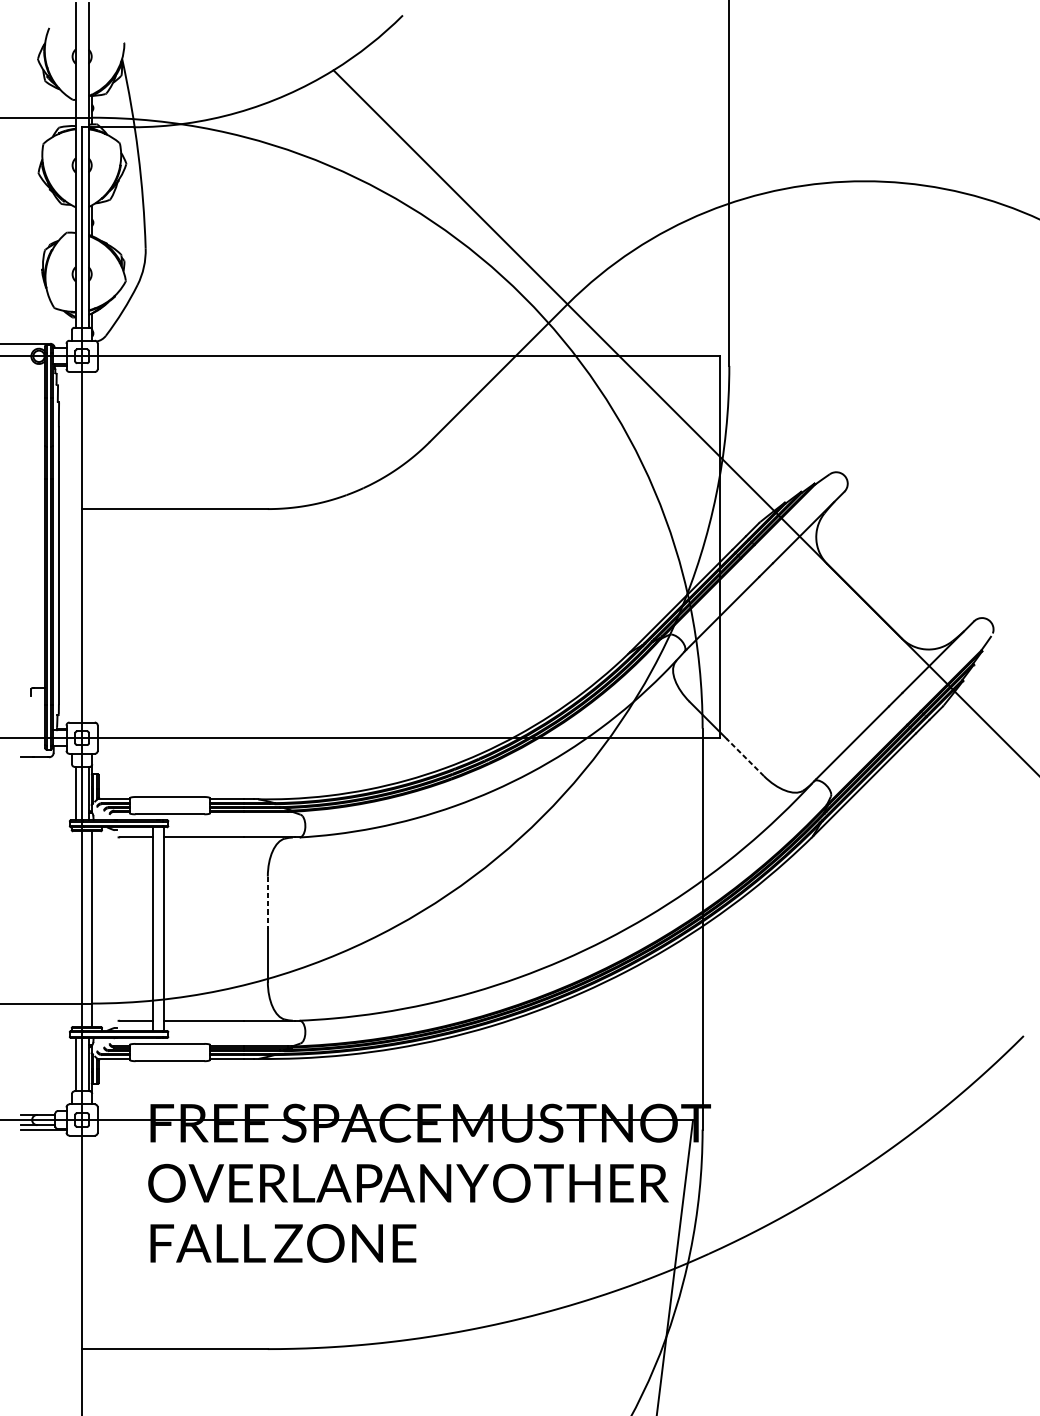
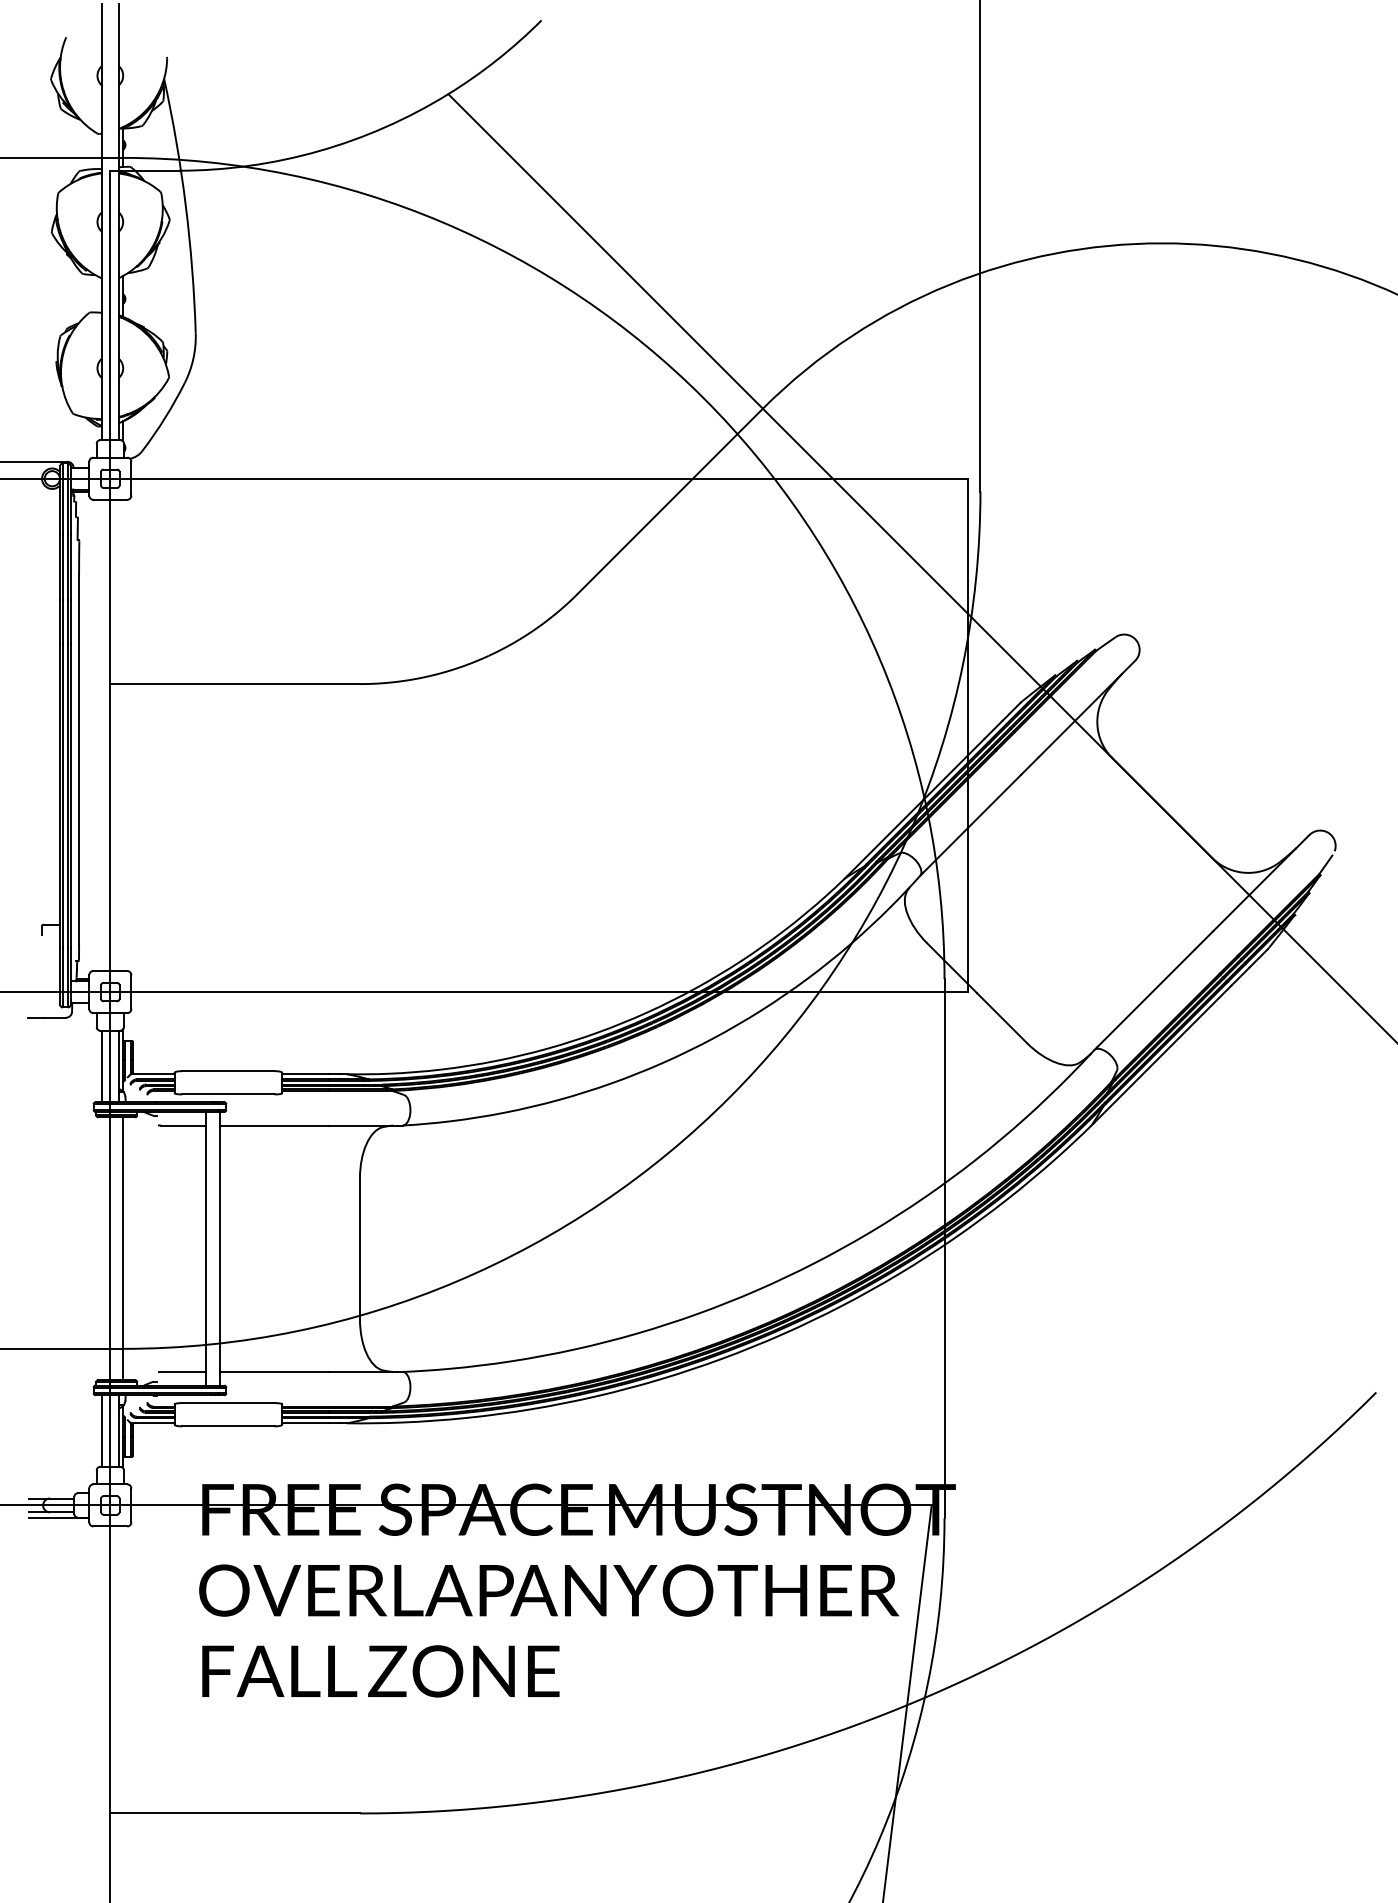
line: (744, 757) -> (1001, 1017), dashed -> solid
line: (267, 902) -> (359, 1213), dashed -> solid

